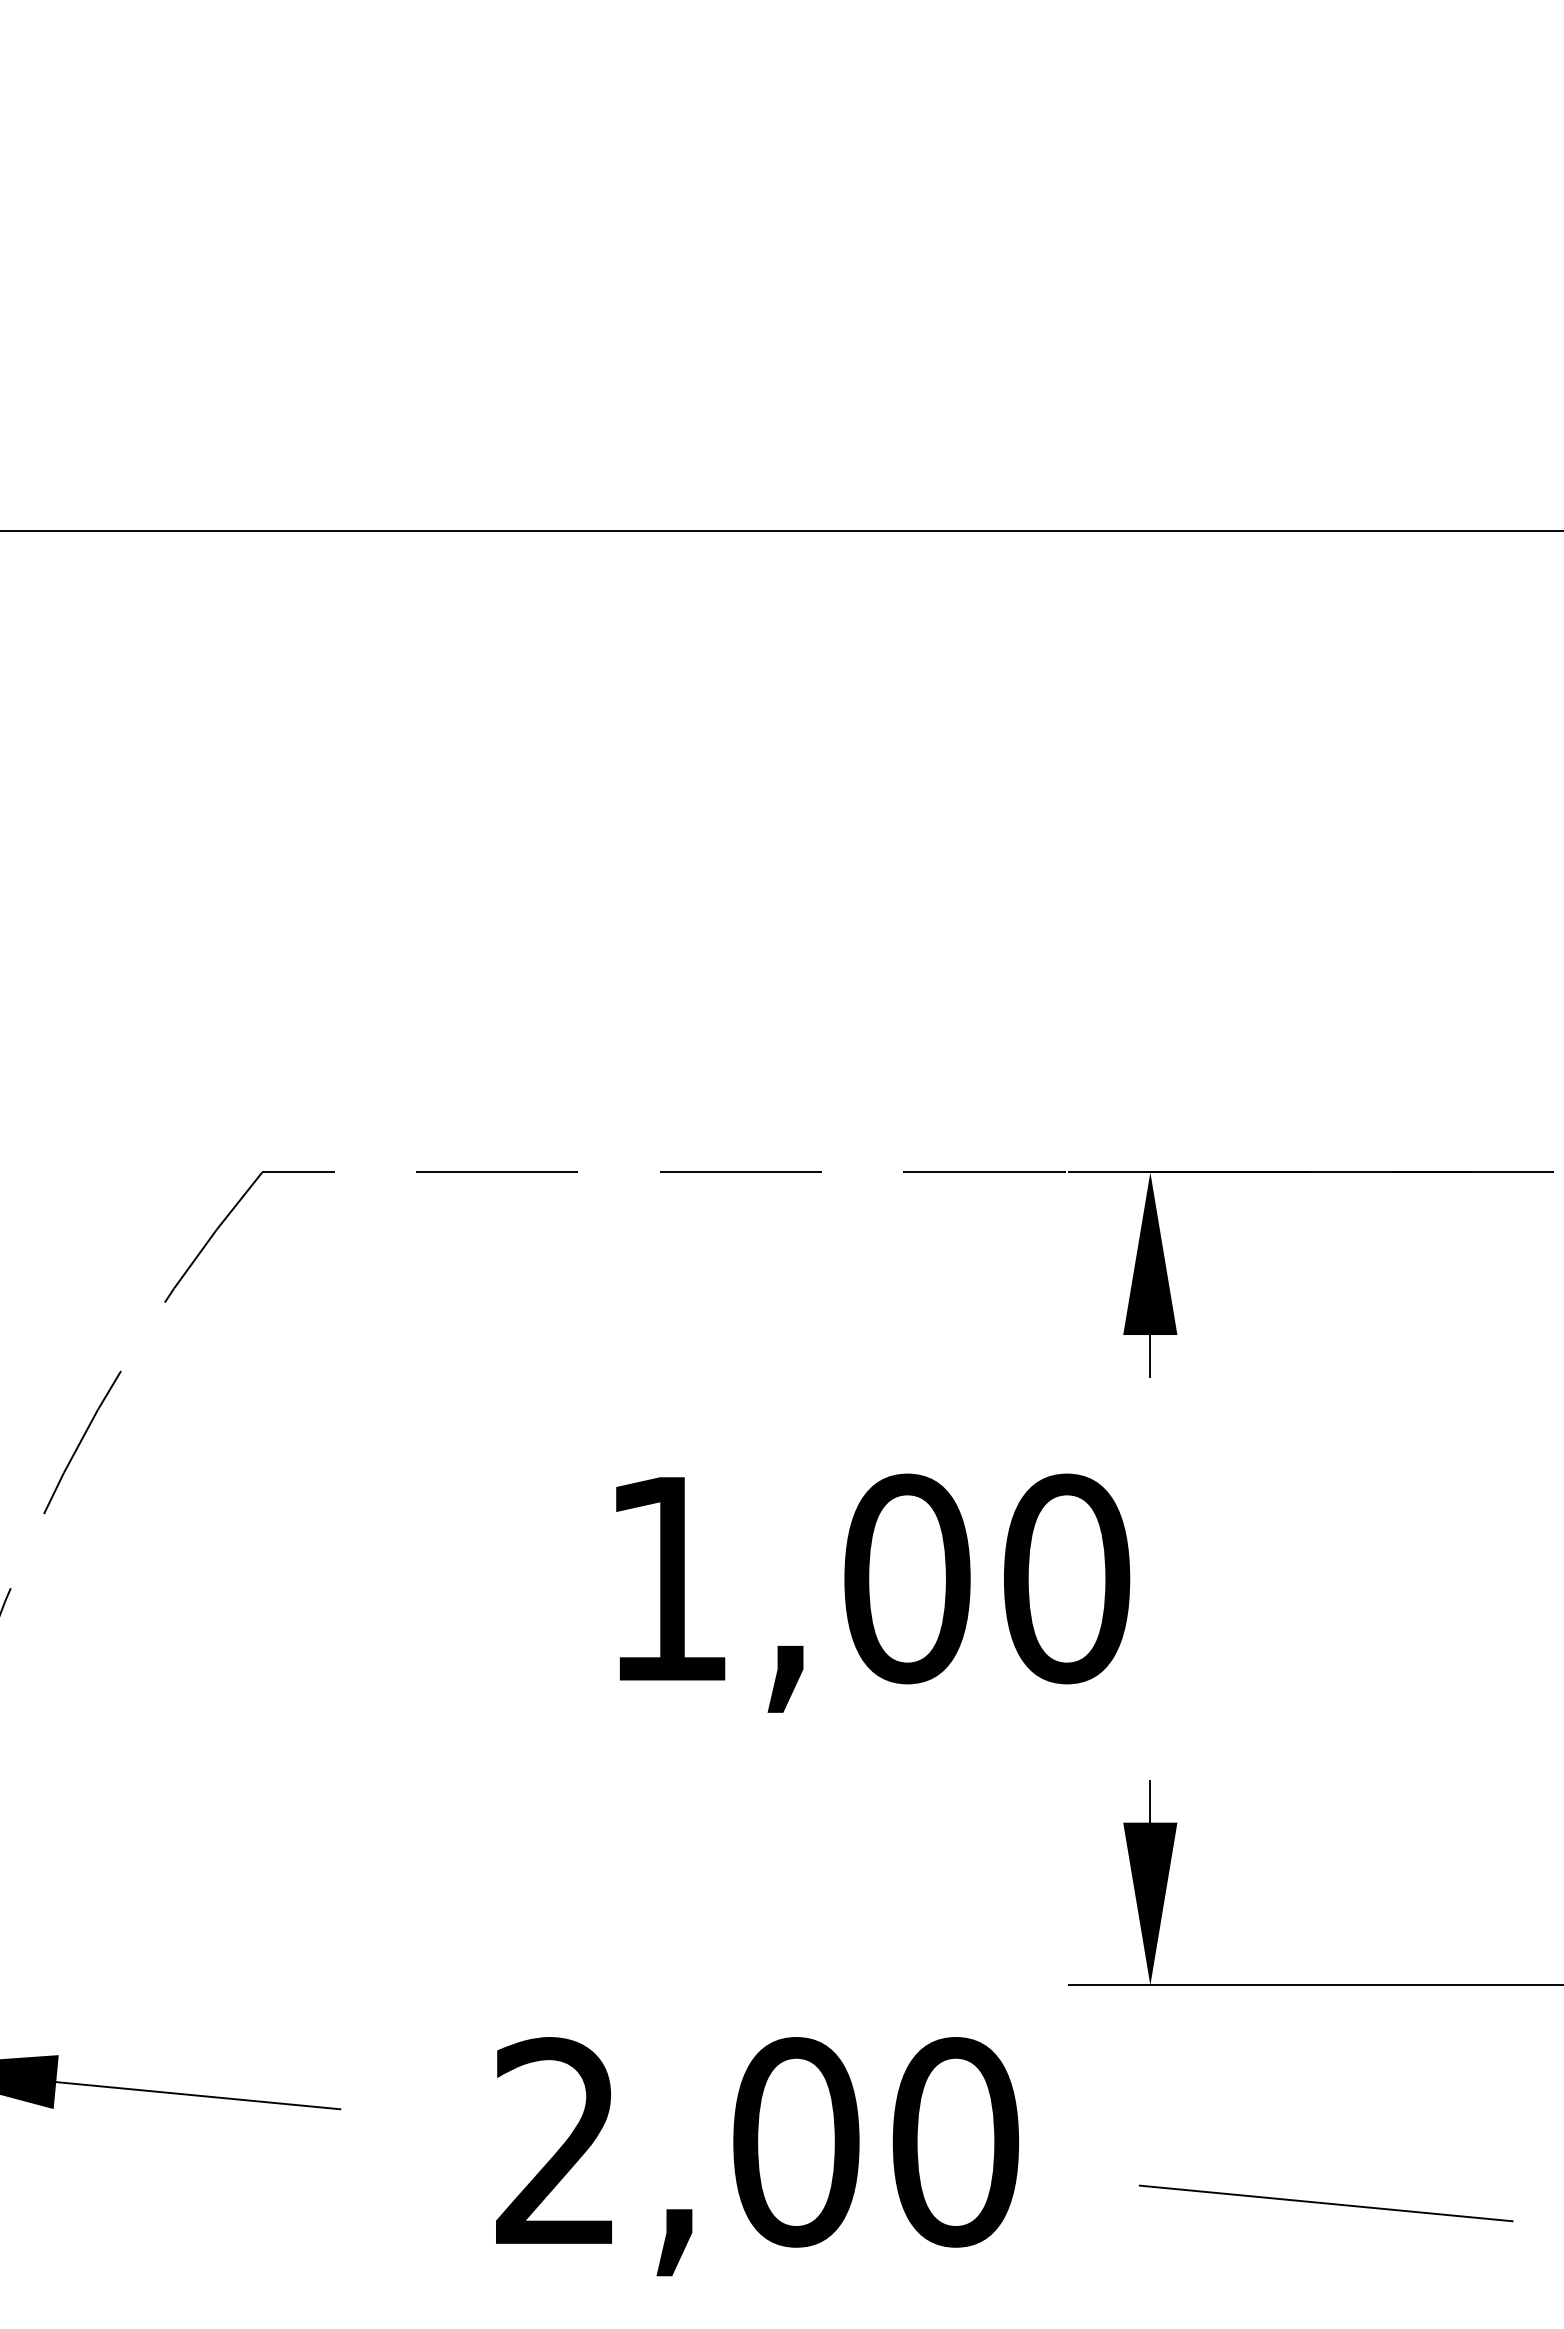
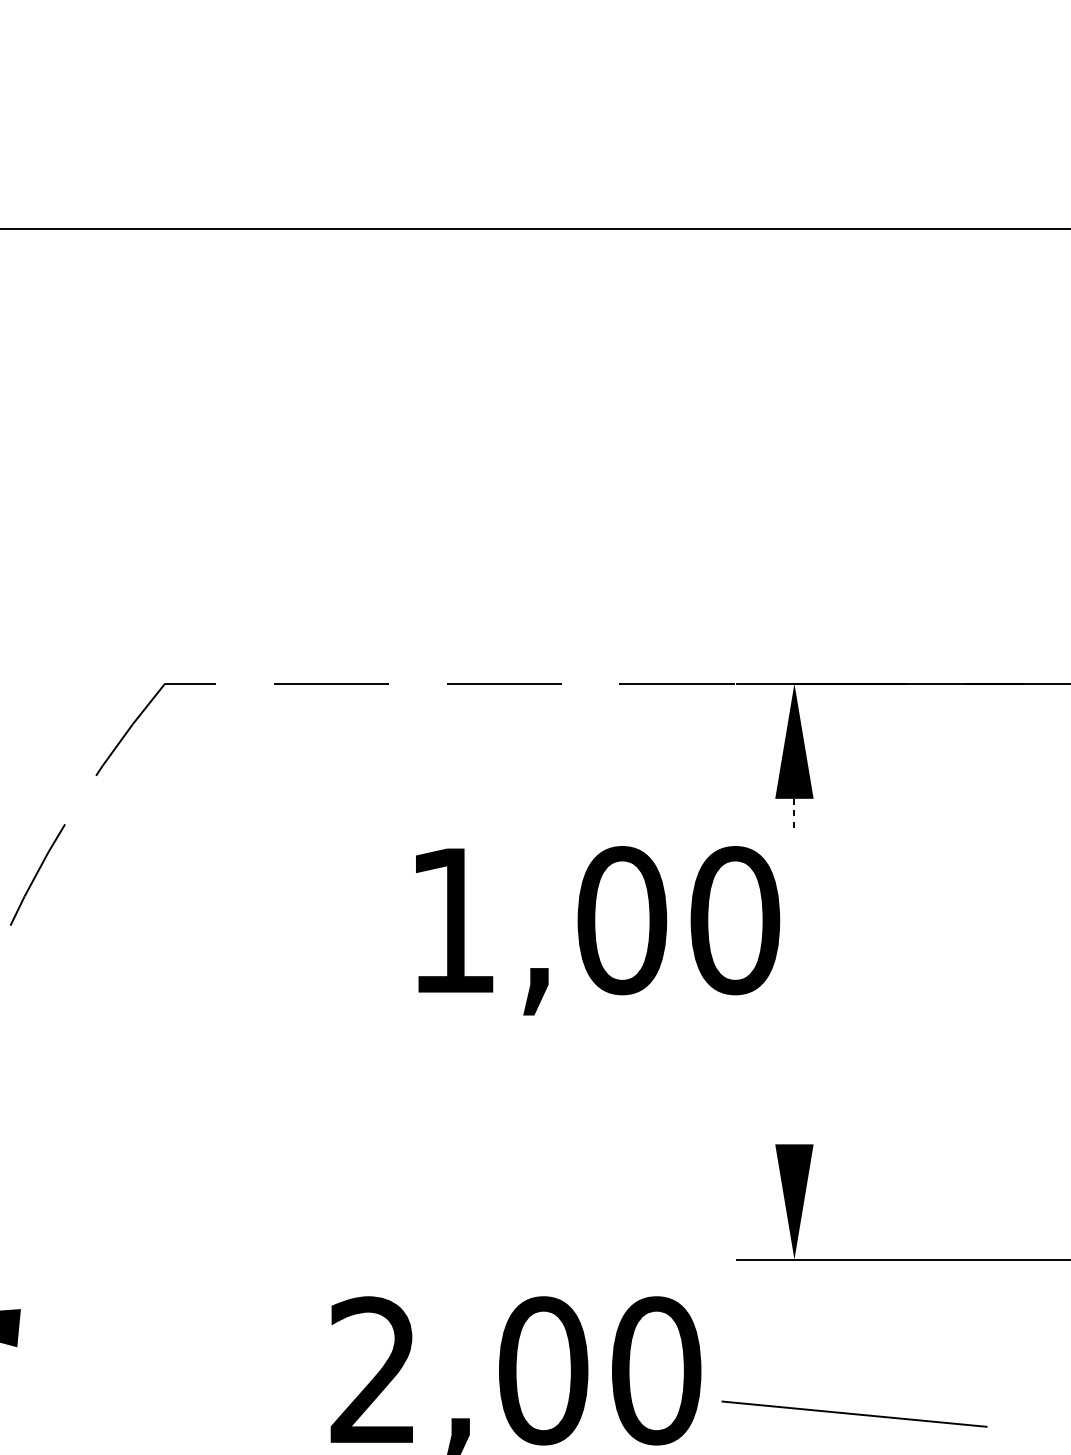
line: (1150, 1355) -> (794, 813), solid -> dashed
text: (873, 1592) -> (598, 930), moved
line: (1150, 1801) -> (794, 1129), removed
line: (198, 2095) -> (119, 1337), removed
line: (1326, 2203) -> (854, 1414), moved

